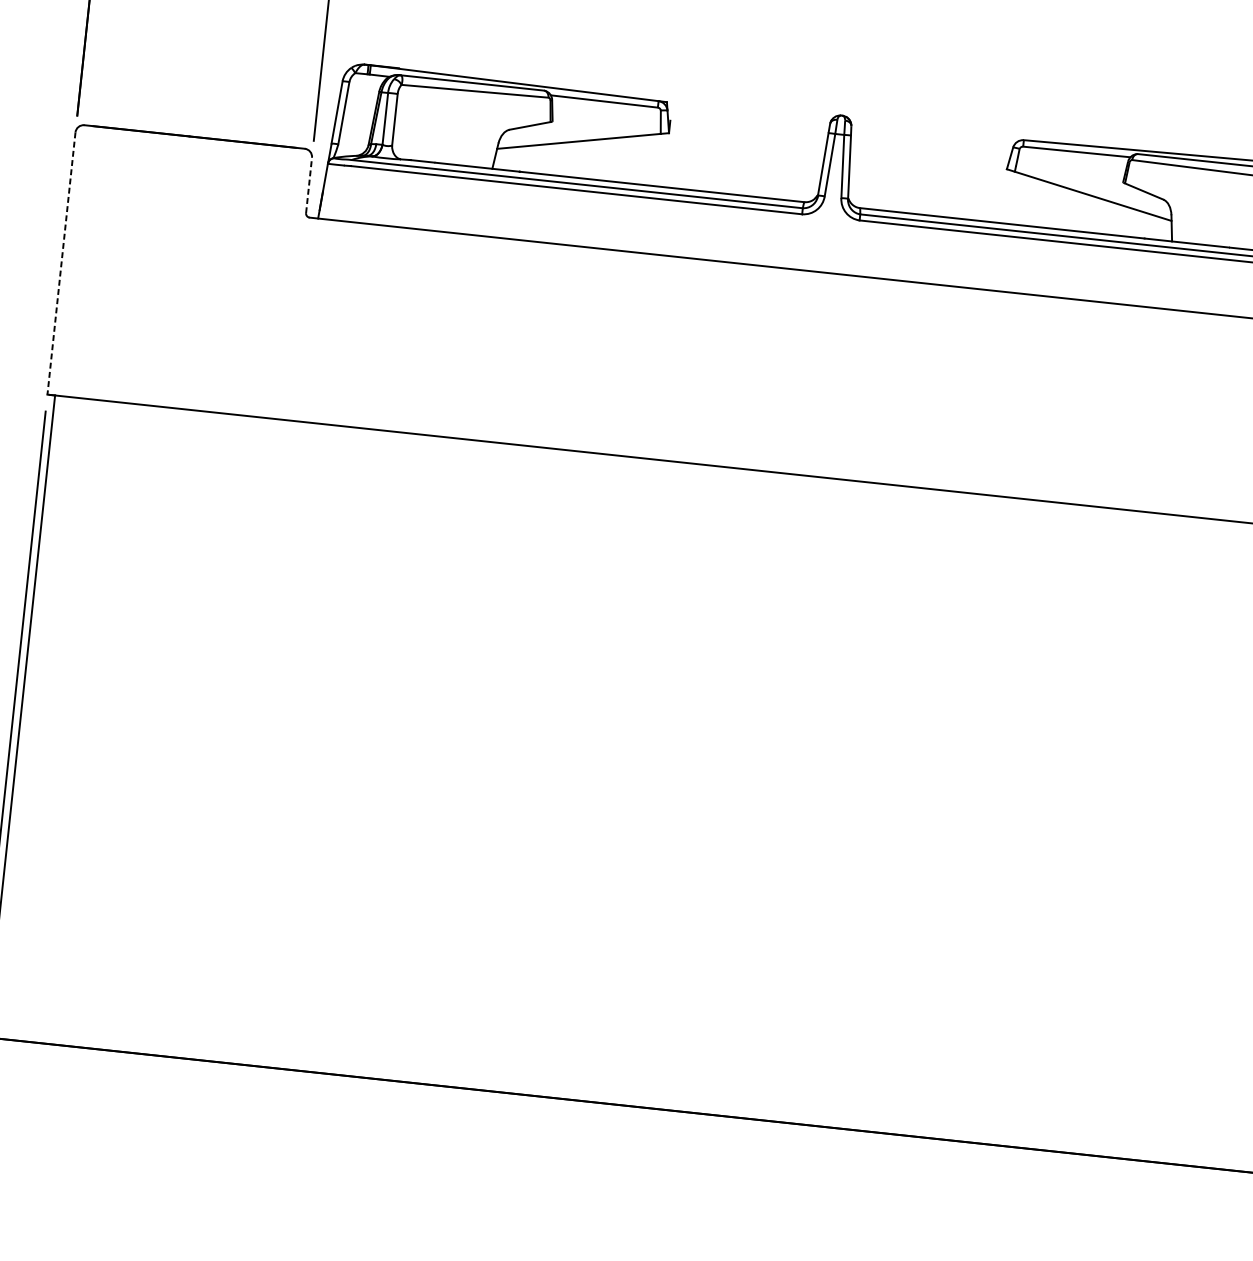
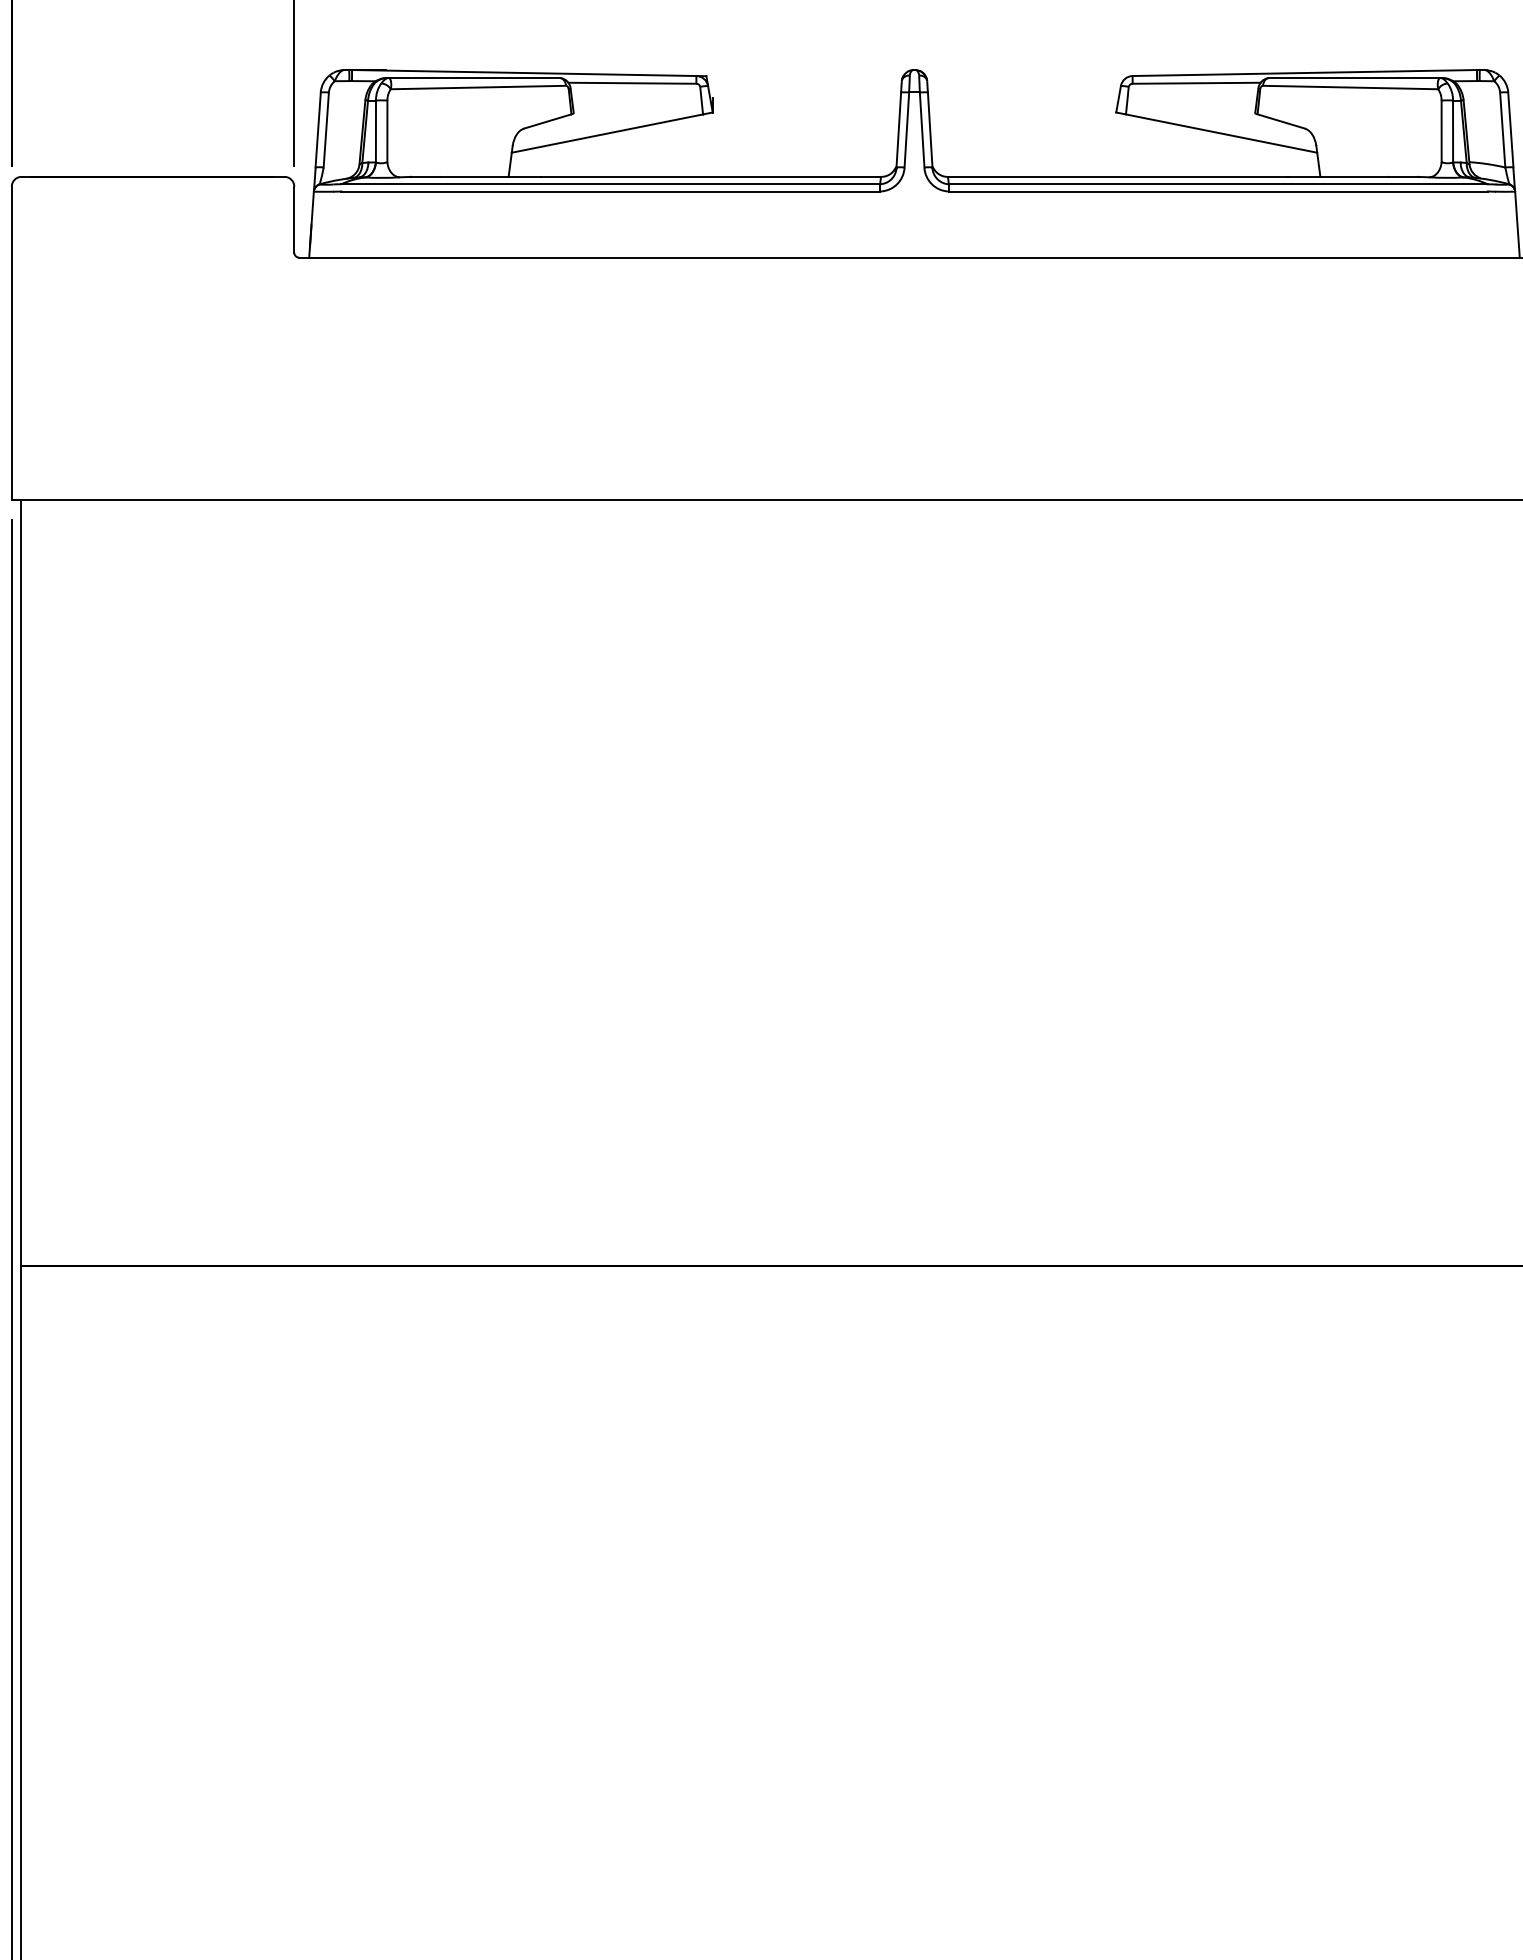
line: (309, 185) -> (294, 219), dashed -> solid
line: (61, 263) -> (11, 343), dashed -> solid

